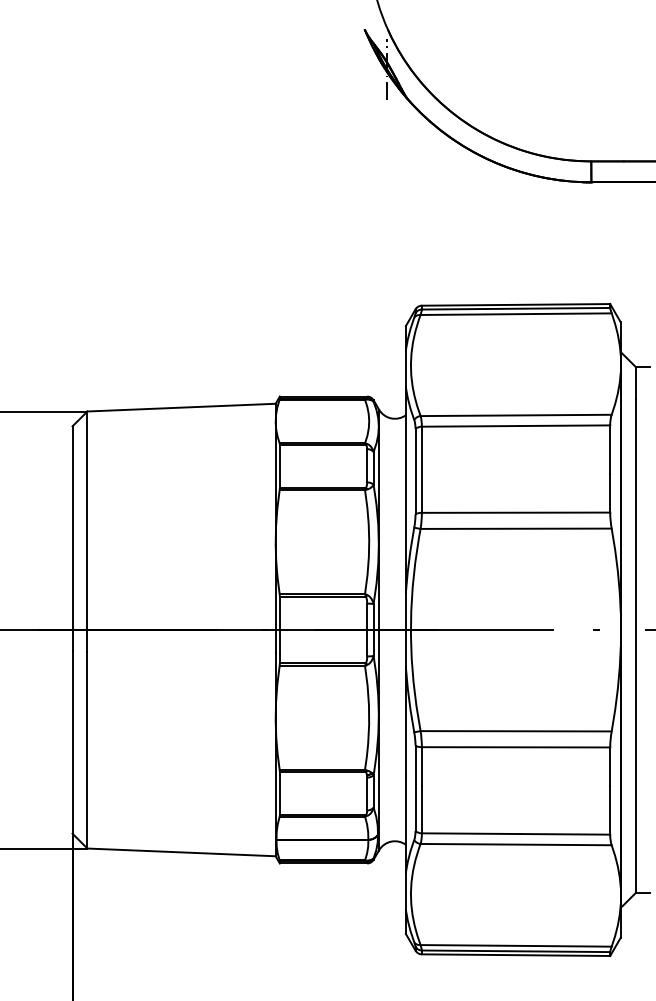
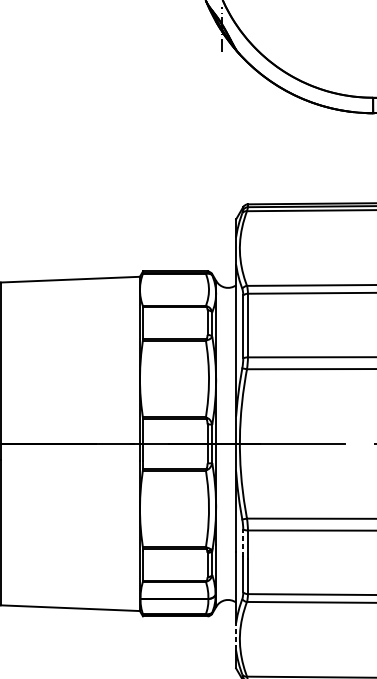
line: (415, 764) -> (243, 543), solid -> dashed
line: (405, 891) -> (235, 637), solid -> dashed

